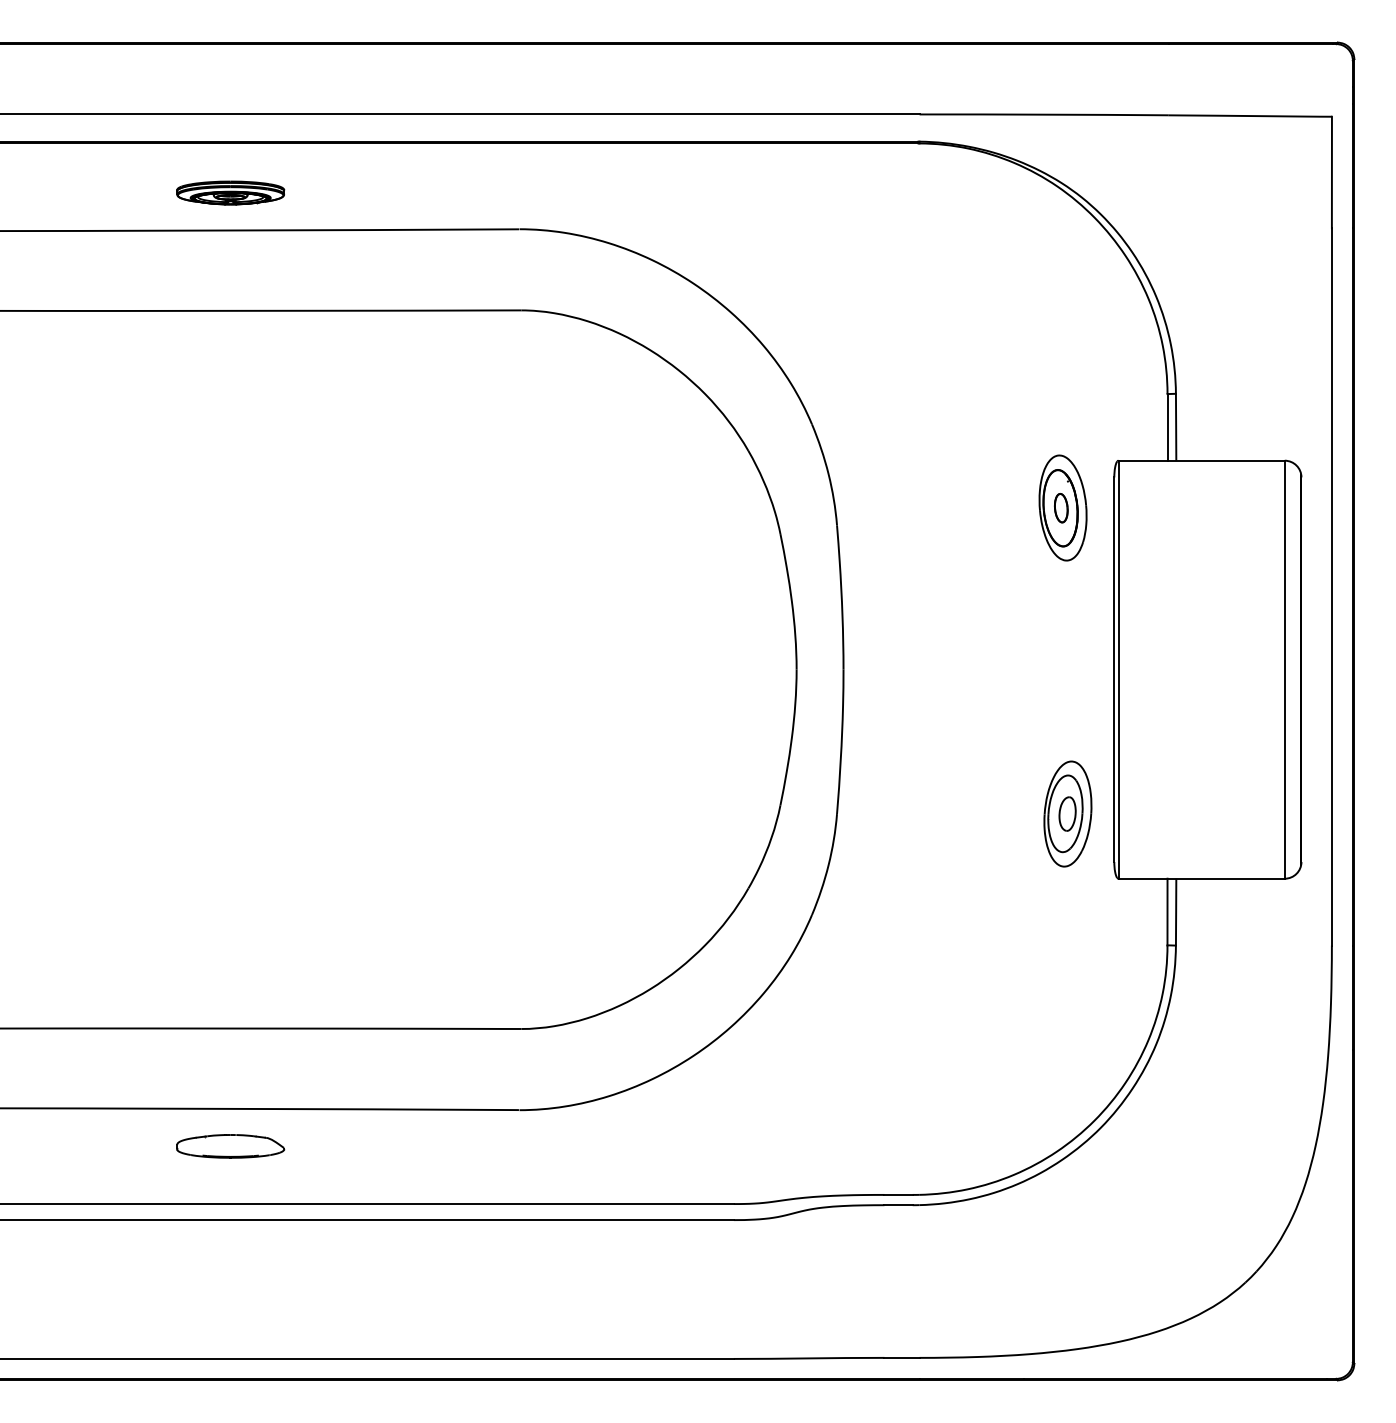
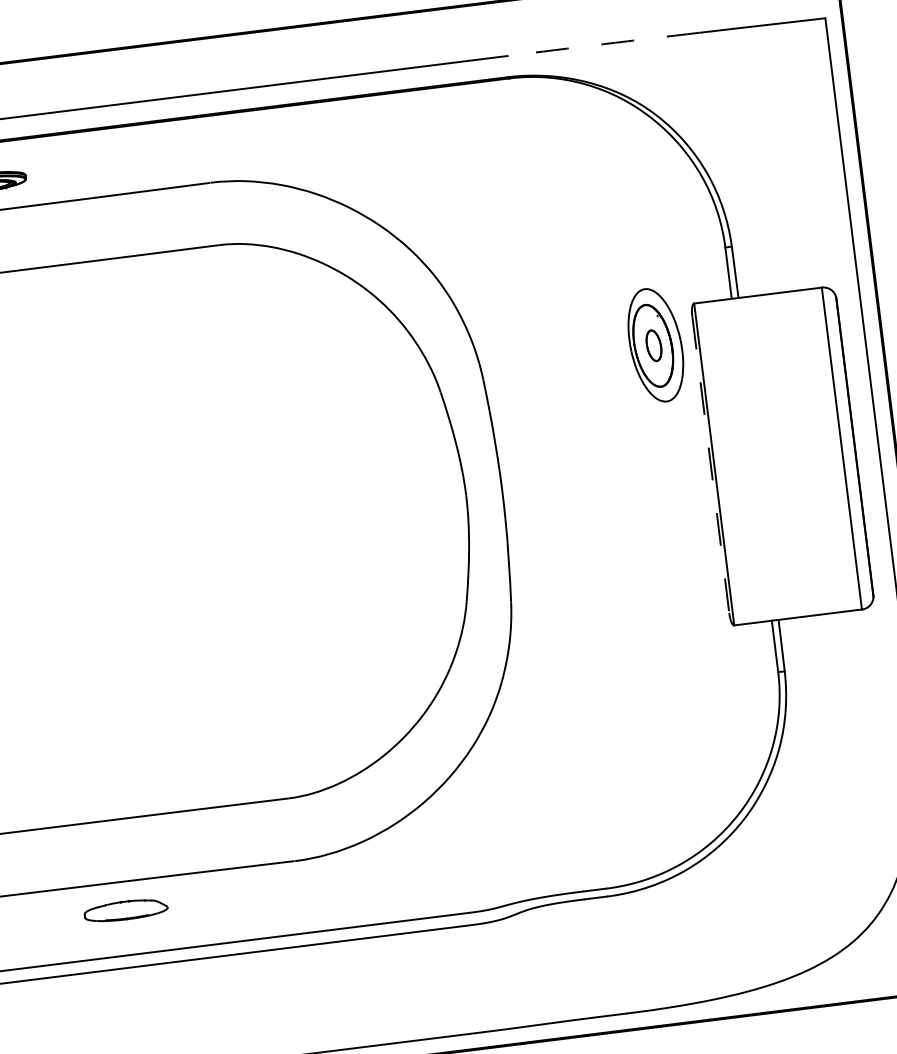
arc: (1044, 114) -> (603, 44), solid -> dashed
part: (1062, 507) -> (655, 344), size x1.4
line: (1114, 670) -> (711, 465), solid -> dashed
part: (1067, 813) -> (688, 580), removed
part: (230, 1146) -> (126, 910), moved

